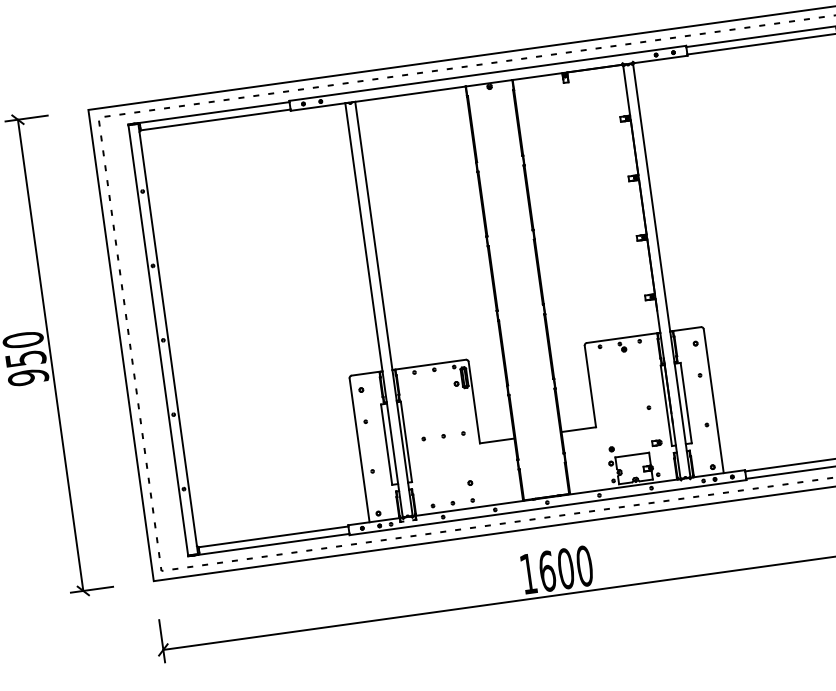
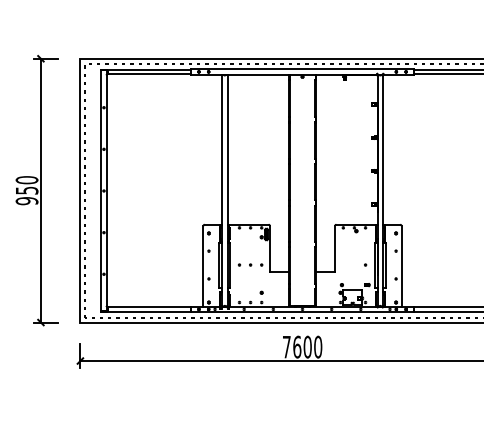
text: (528, 574) -> (286, 347), 1600 -> 7600

